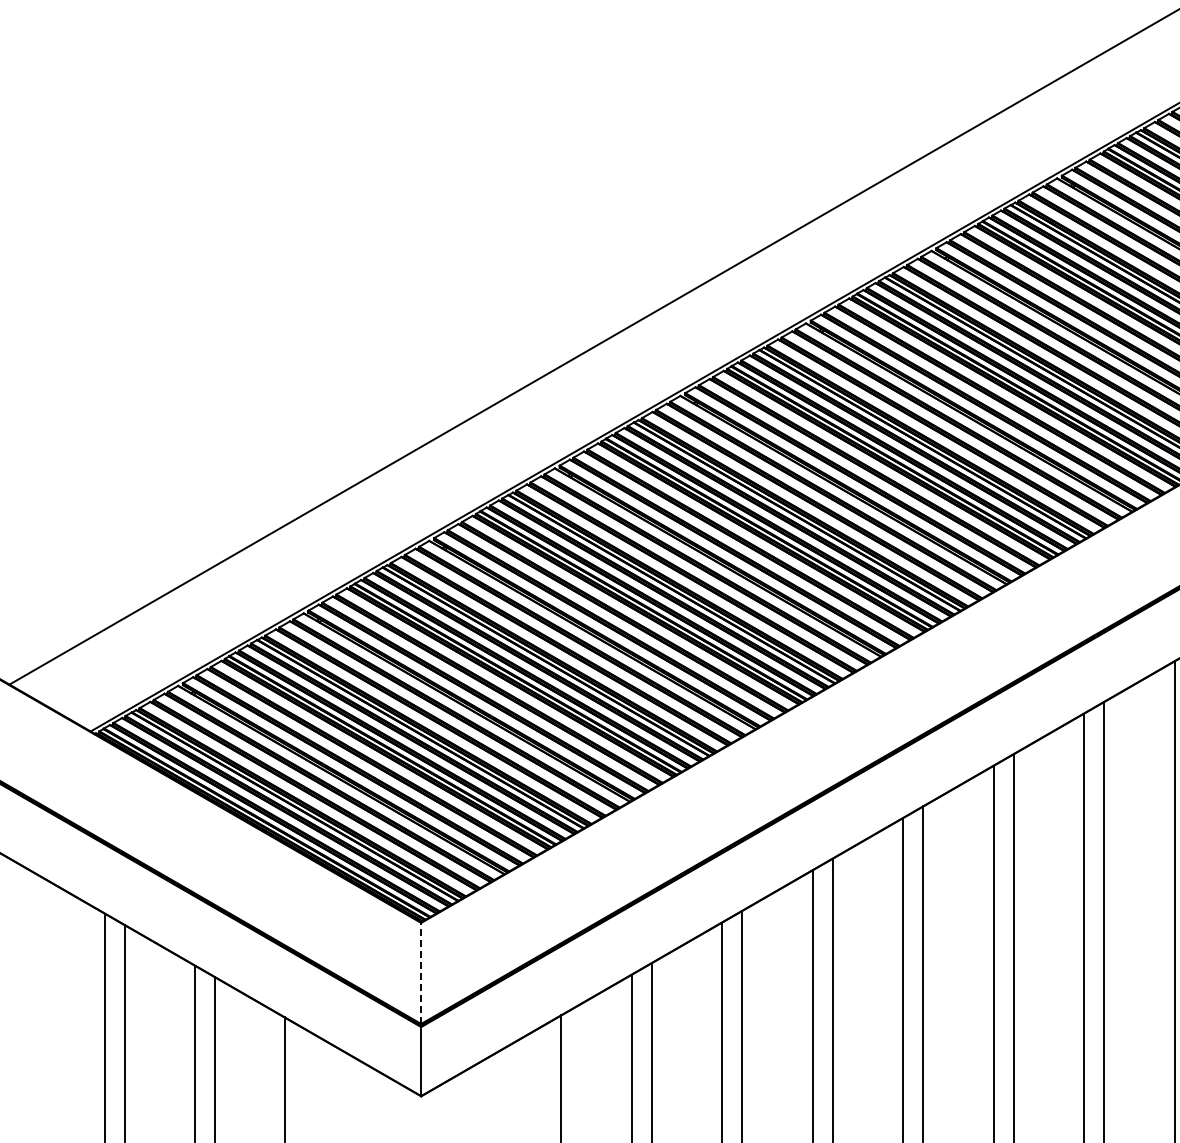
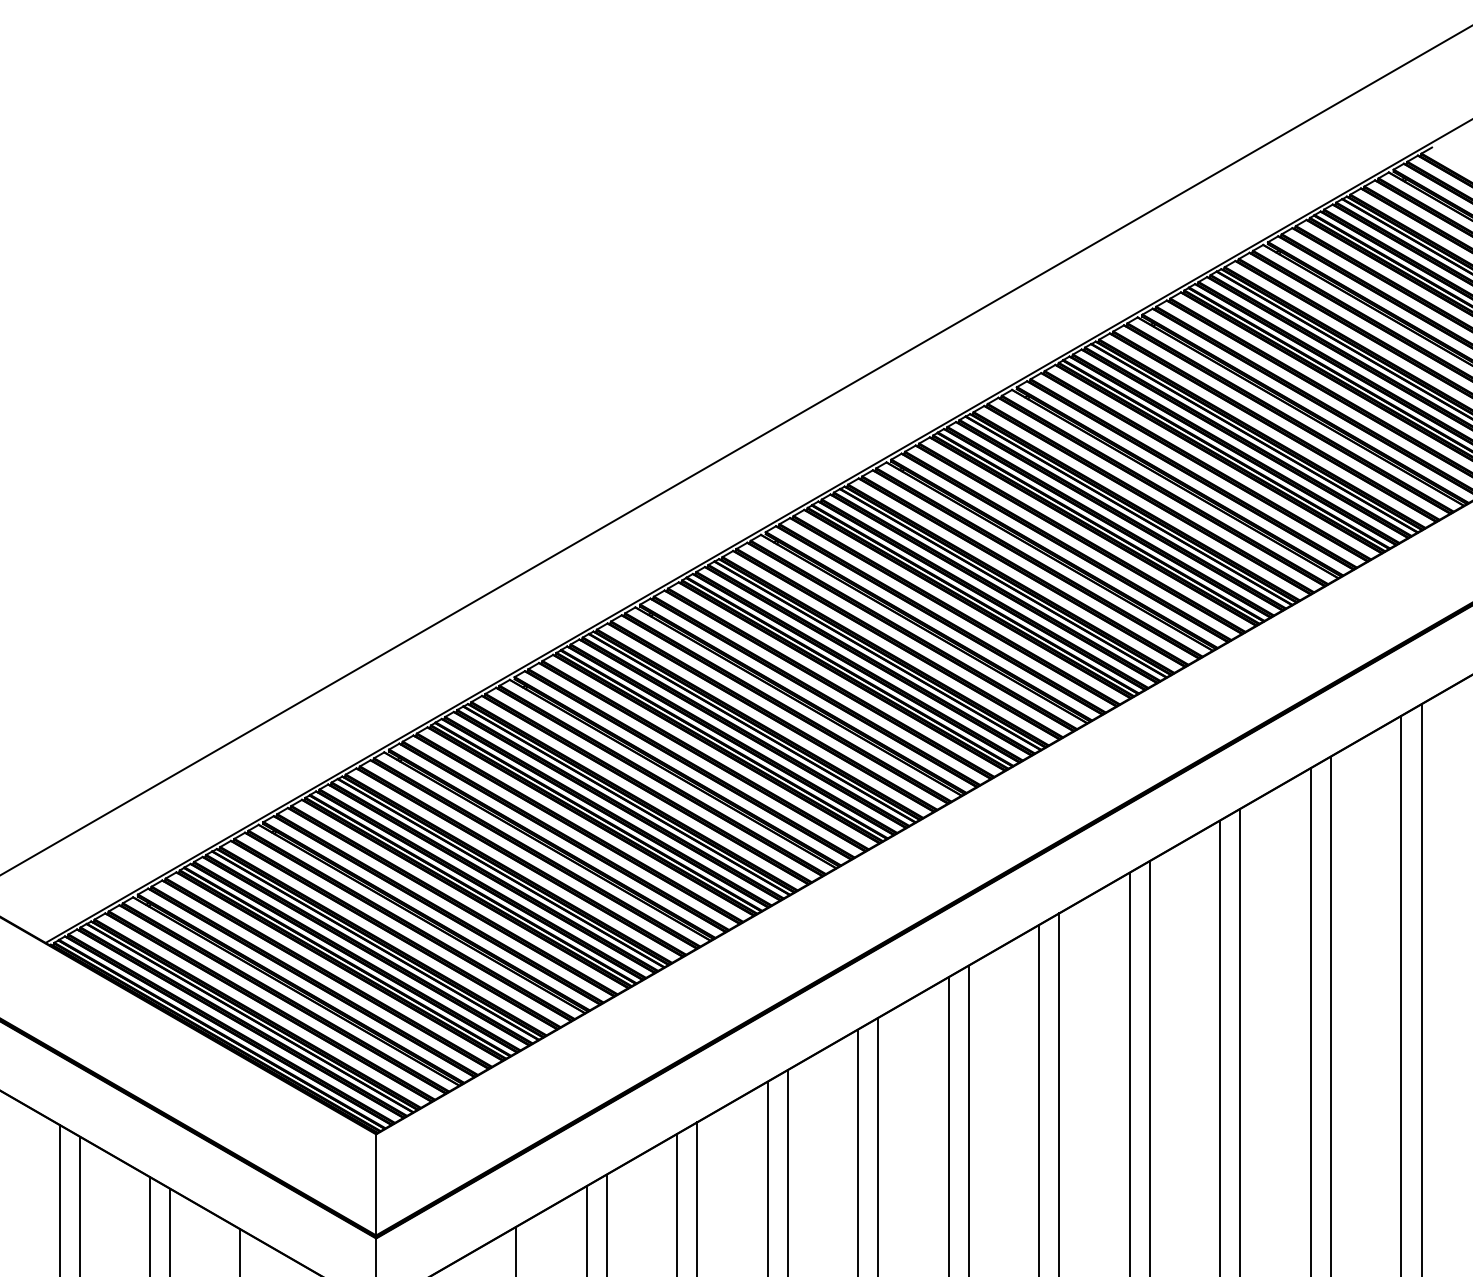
line: (421, 973) -> (376, 1184), dashed -> solid

